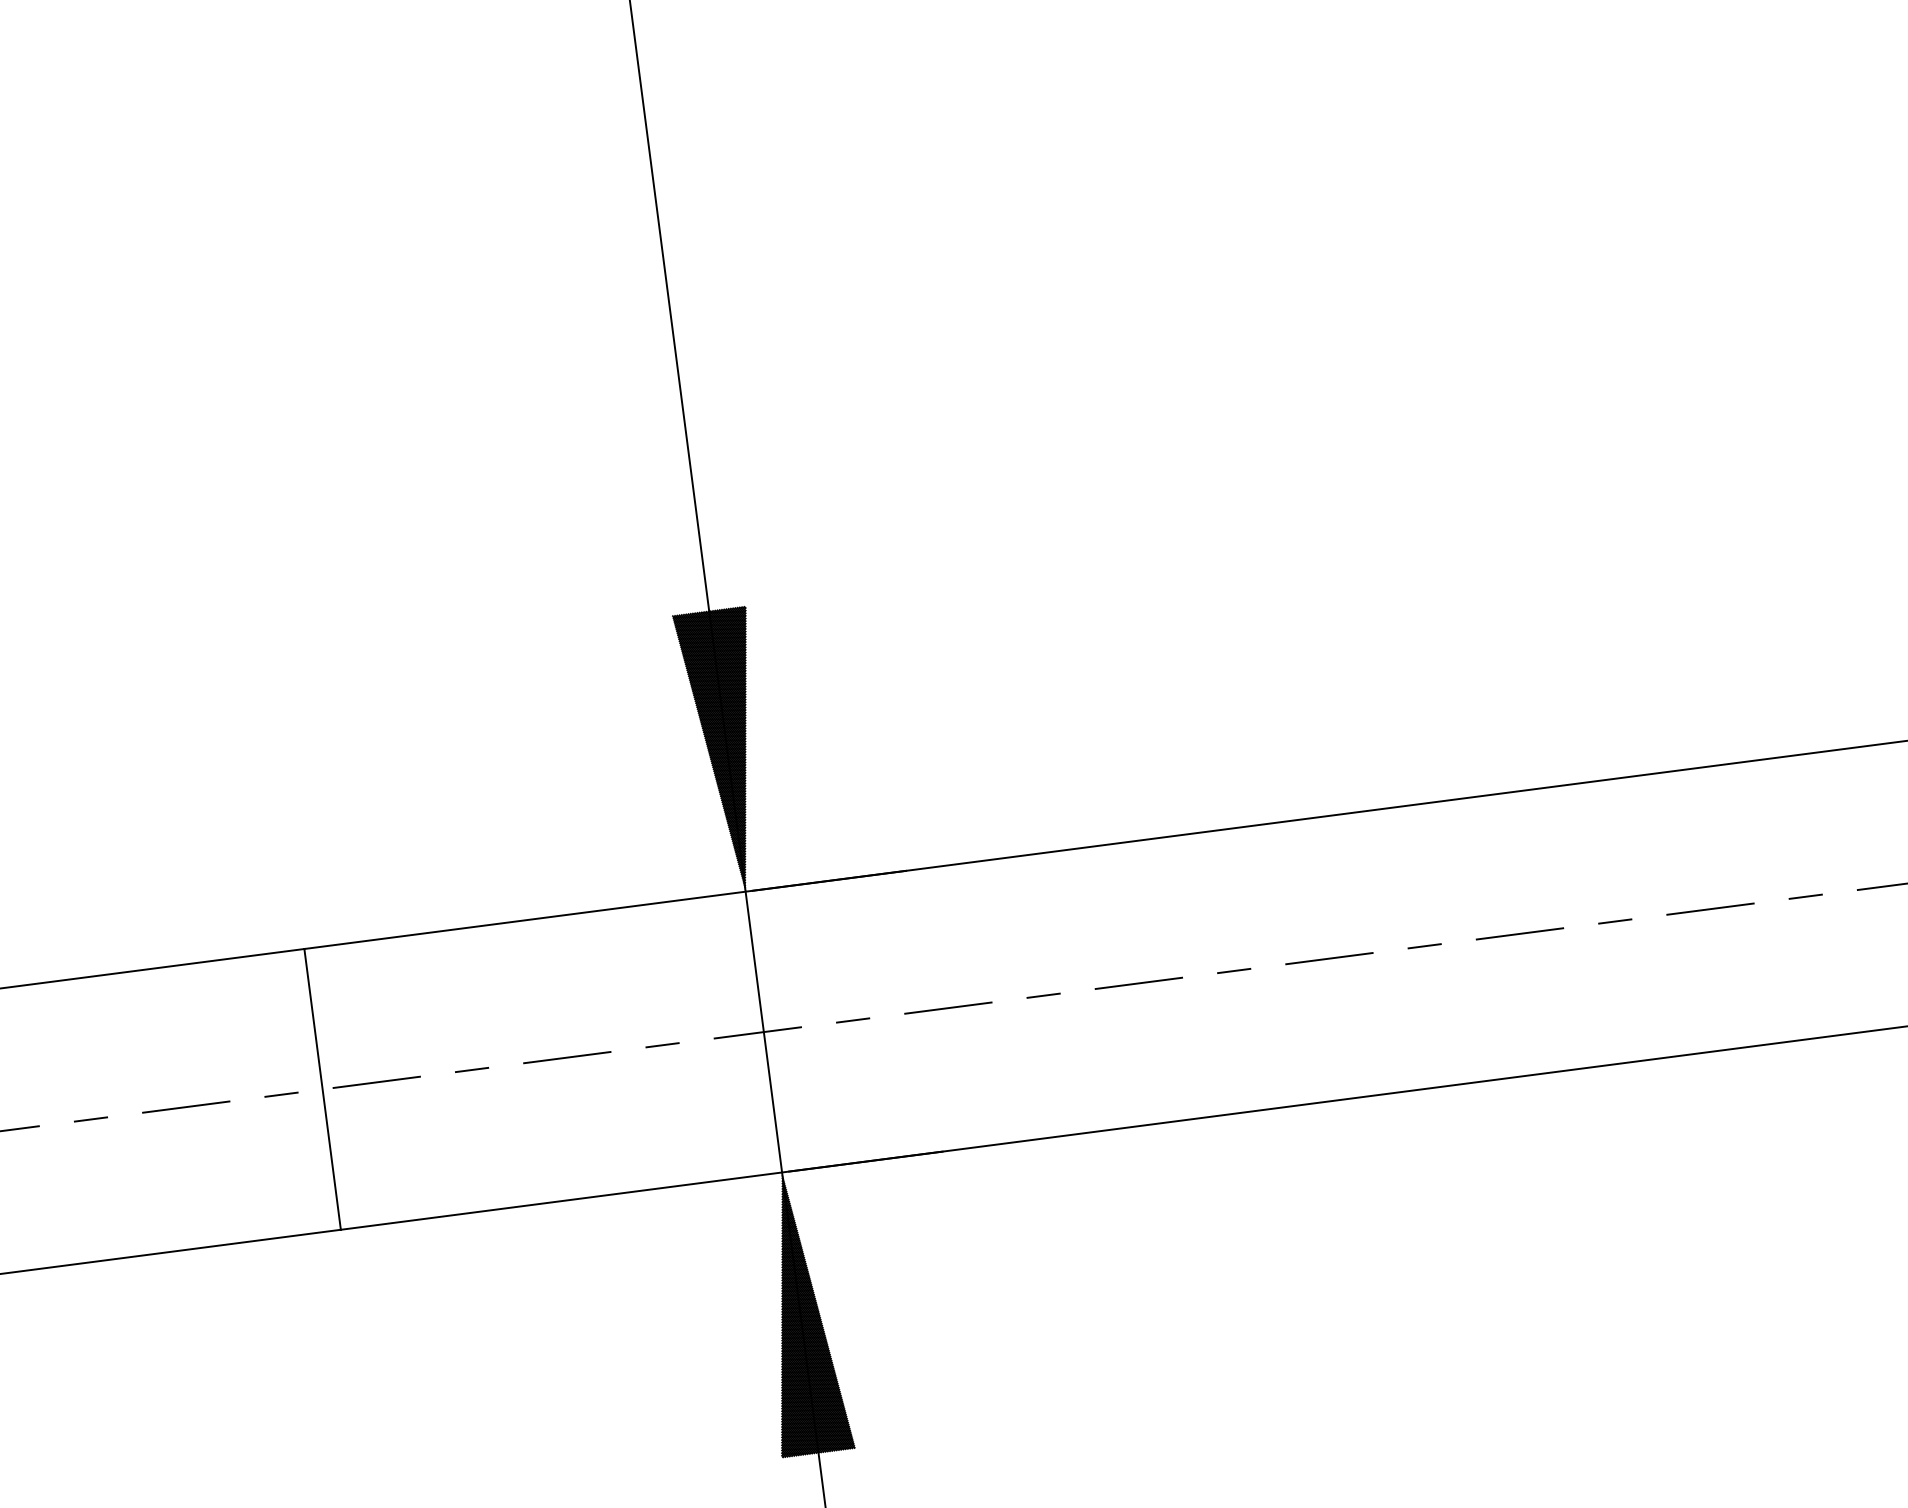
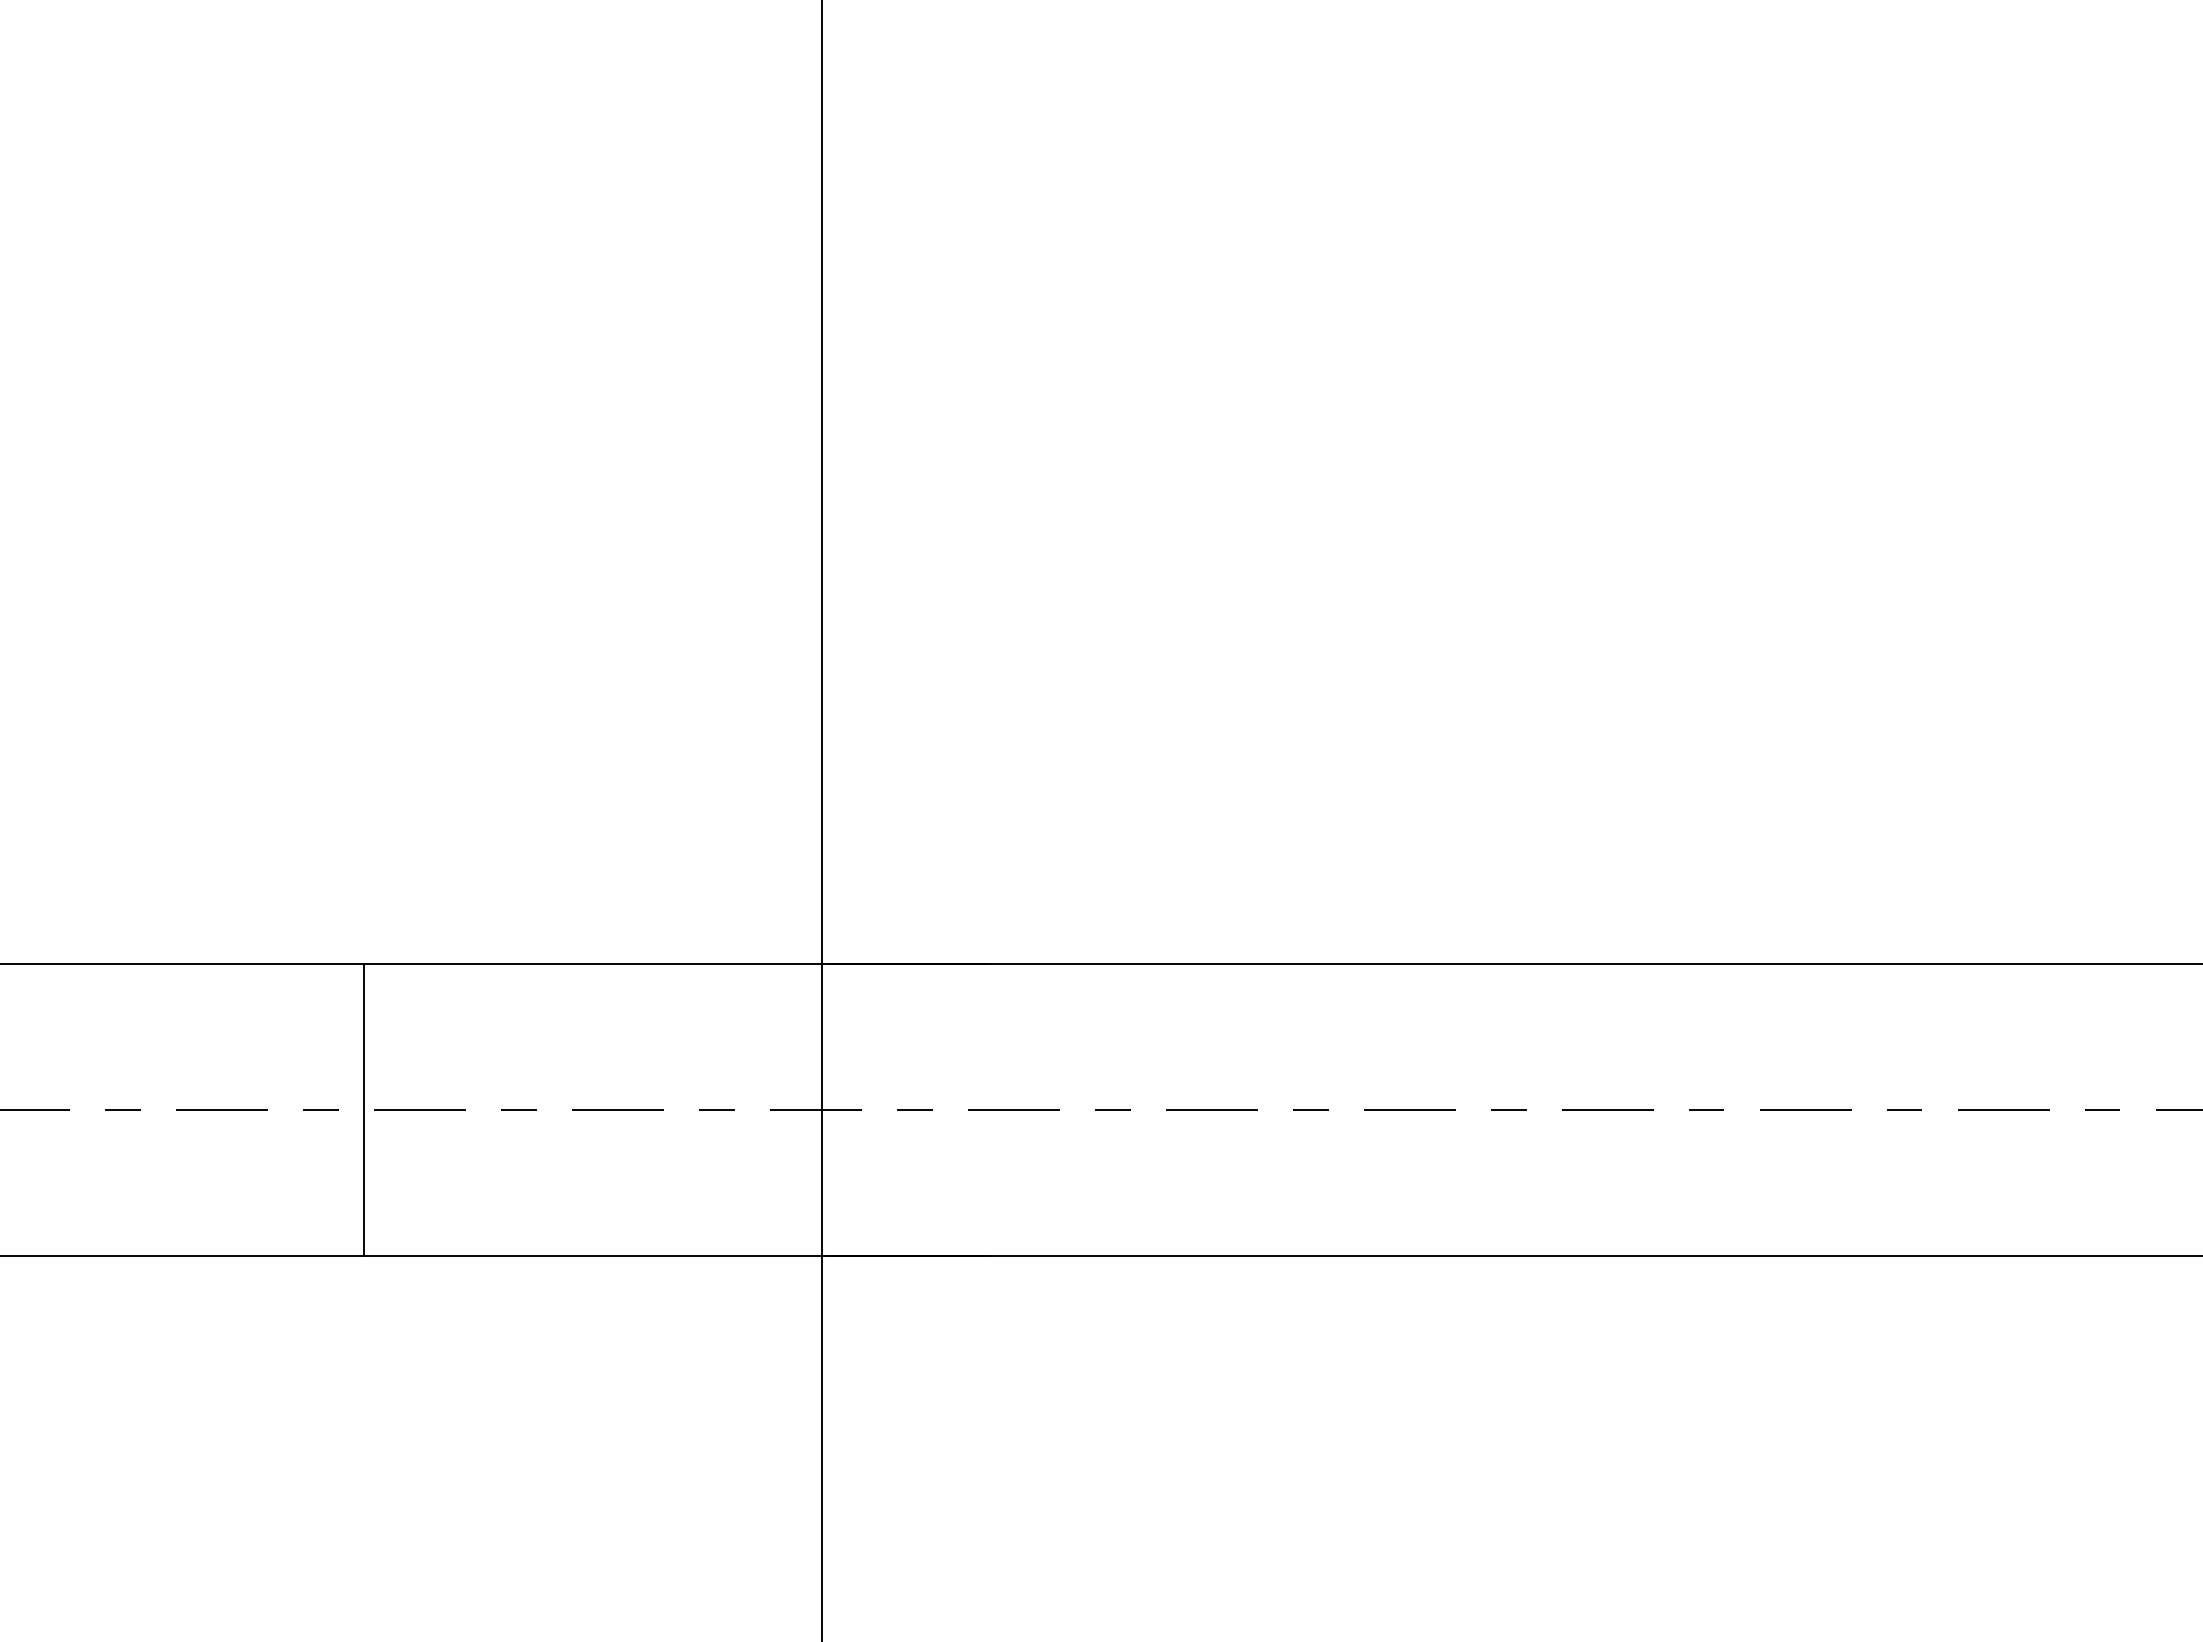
hatch: (726, 750) -> (821, 817), removed
hatch: (800, 1312) -> (822, 1401), removed

